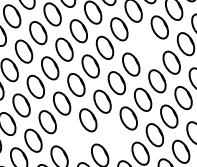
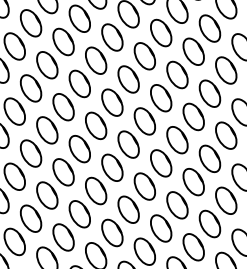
part: (145, 45) -> (193, 116), added
part: (114, 137) -> (161, 228), added
part: (74, 138) -> (112, 232), added

